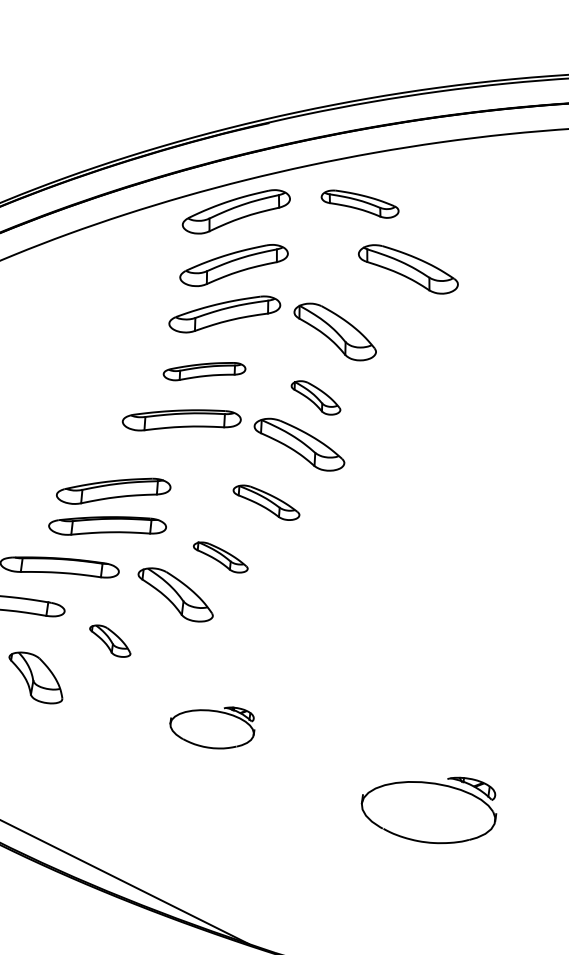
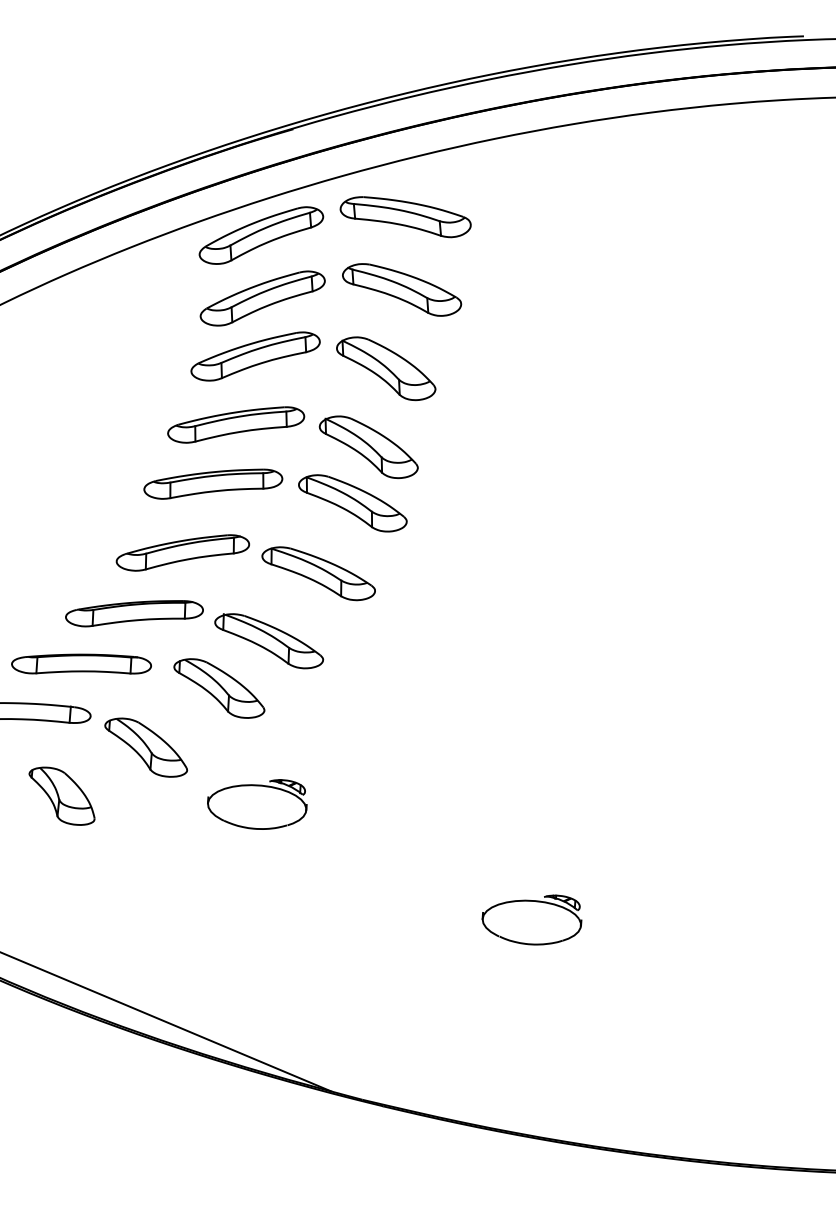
part: (360, 204) -> (405, 217), size x1.43
part: (408, 269) -> (402, 289), moved
part: (204, 371) -> (236, 424), size x1.43
part: (315, 398) -> (368, 447), size x1.67
part: (113, 490) -> (182, 552), moved
part: (266, 502) -> (318, 573), size x1.43
part: (220, 557) -> (269, 641), size x1.67
part: (110, 641) -> (146, 747), size x1.67
part: (212, 727) -> (257, 804), moved
part: (428, 808) -> (531, 919), size x0.62

